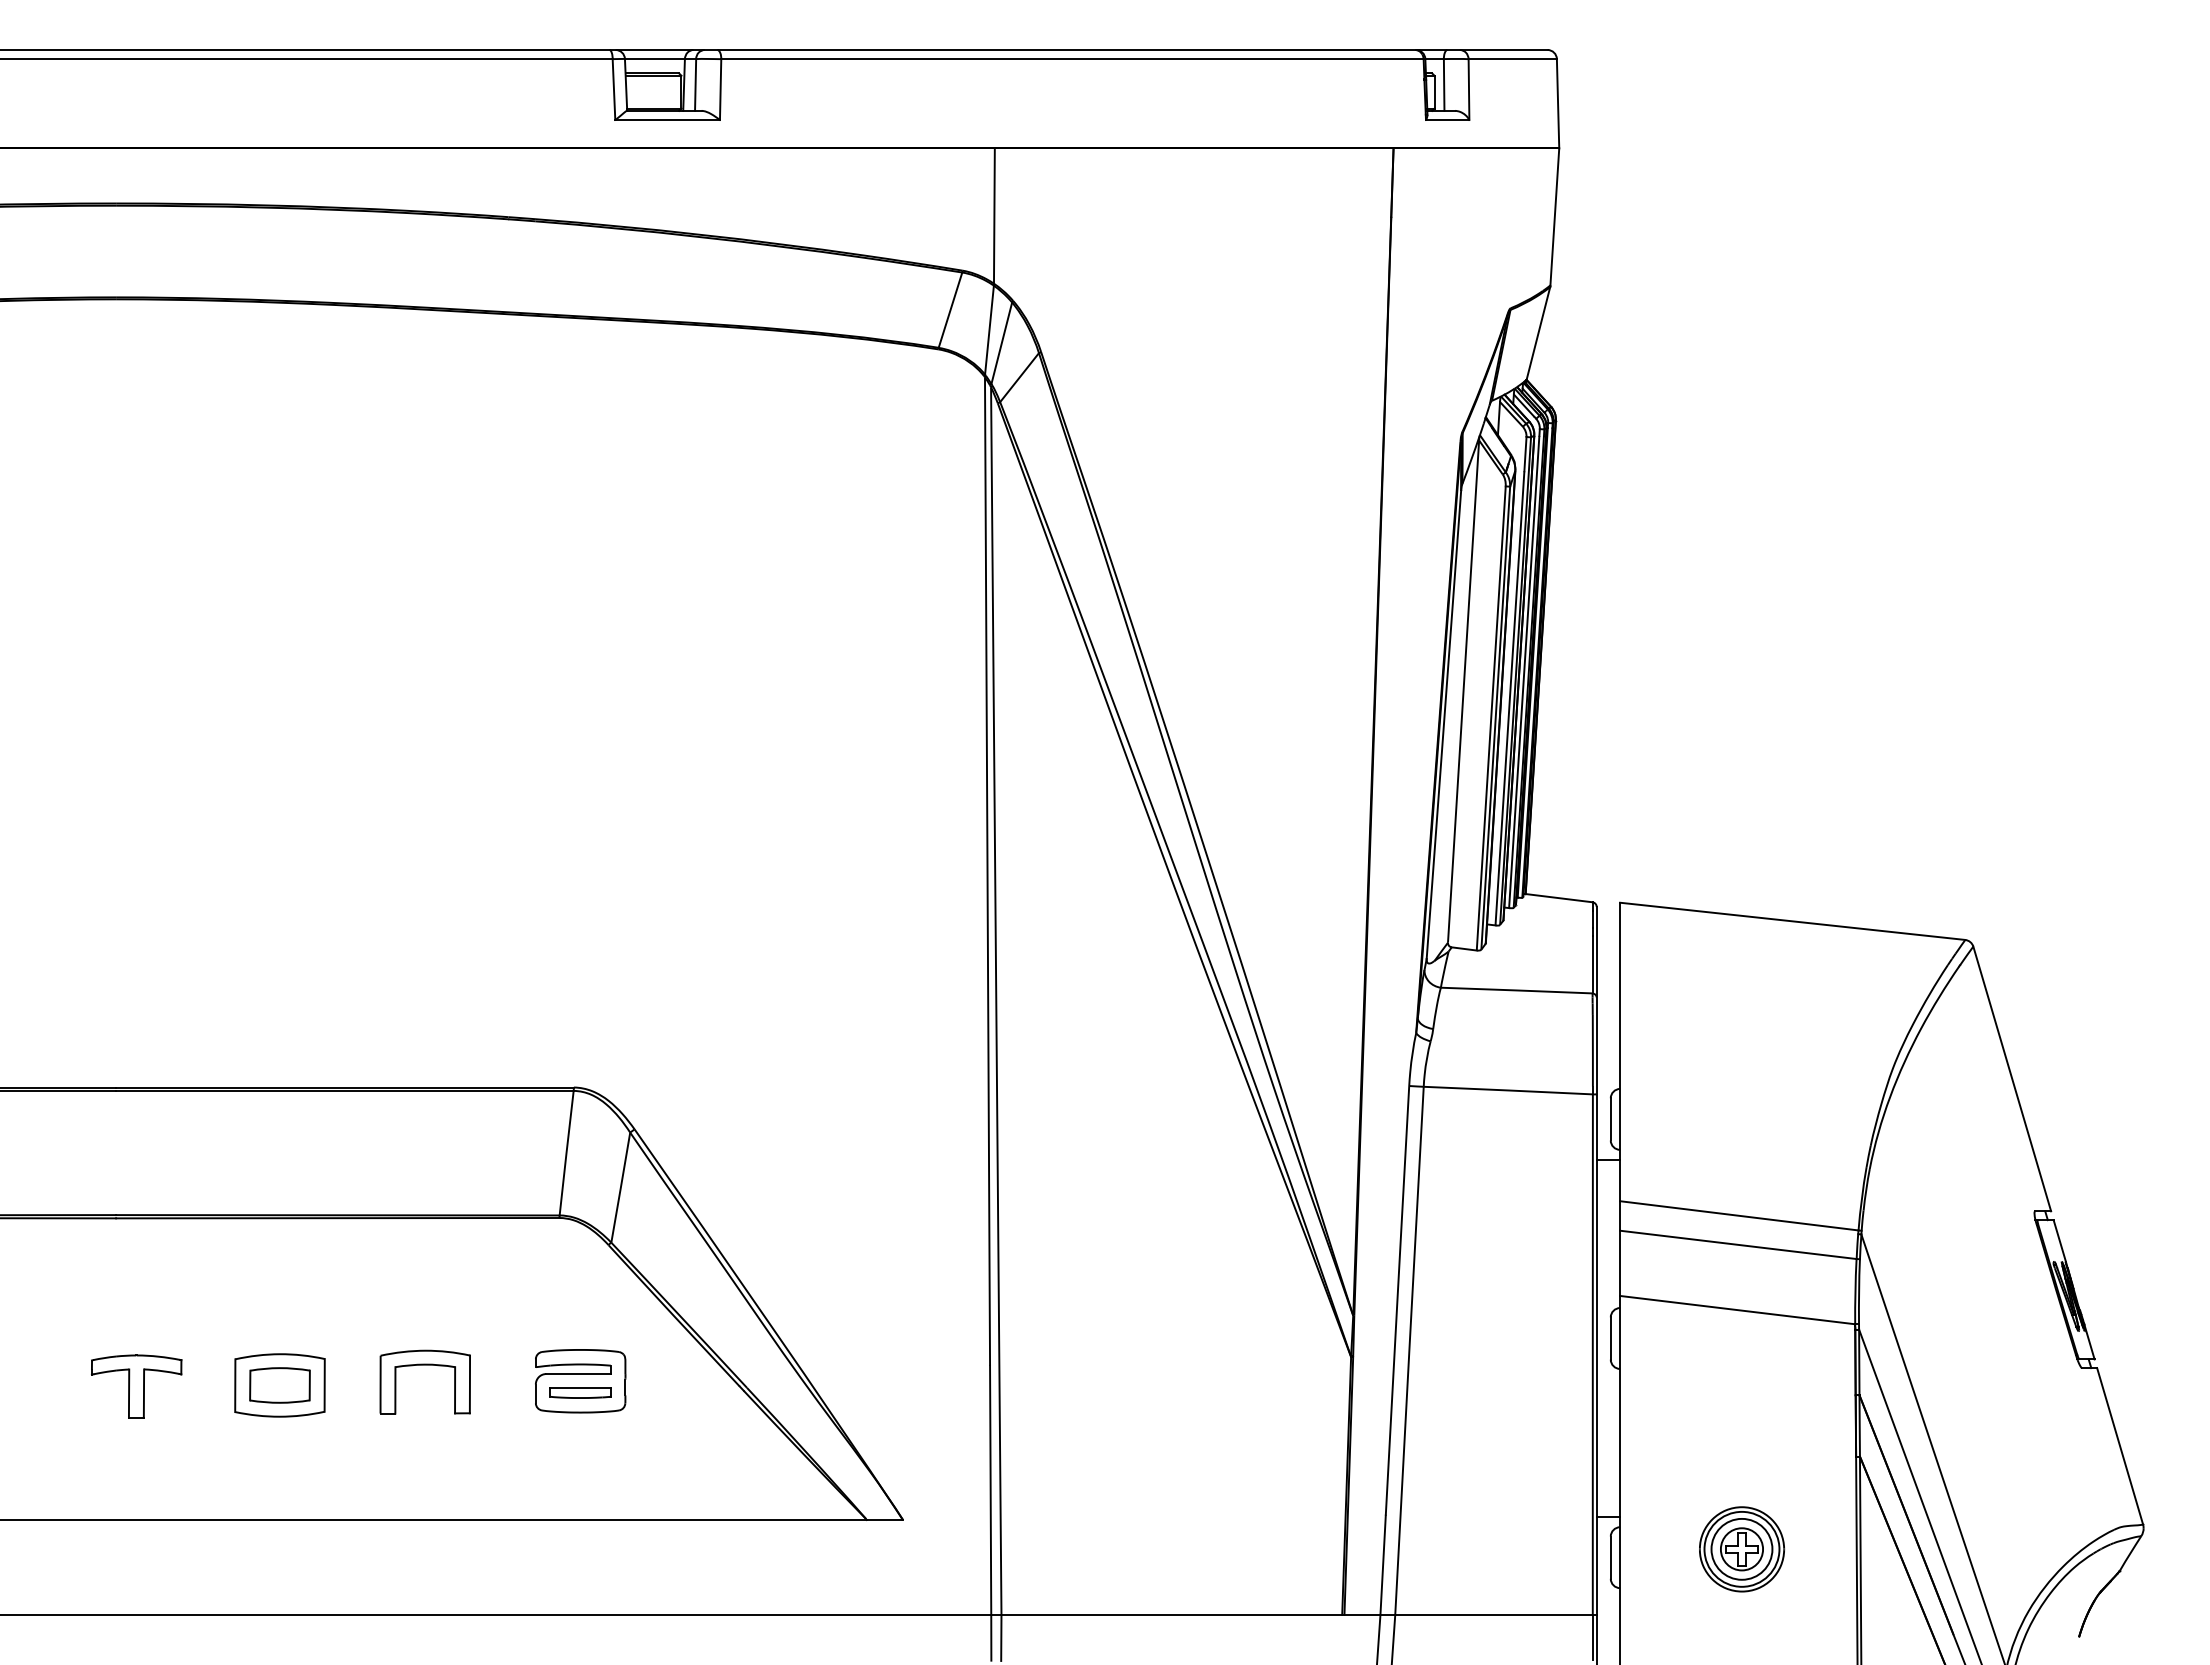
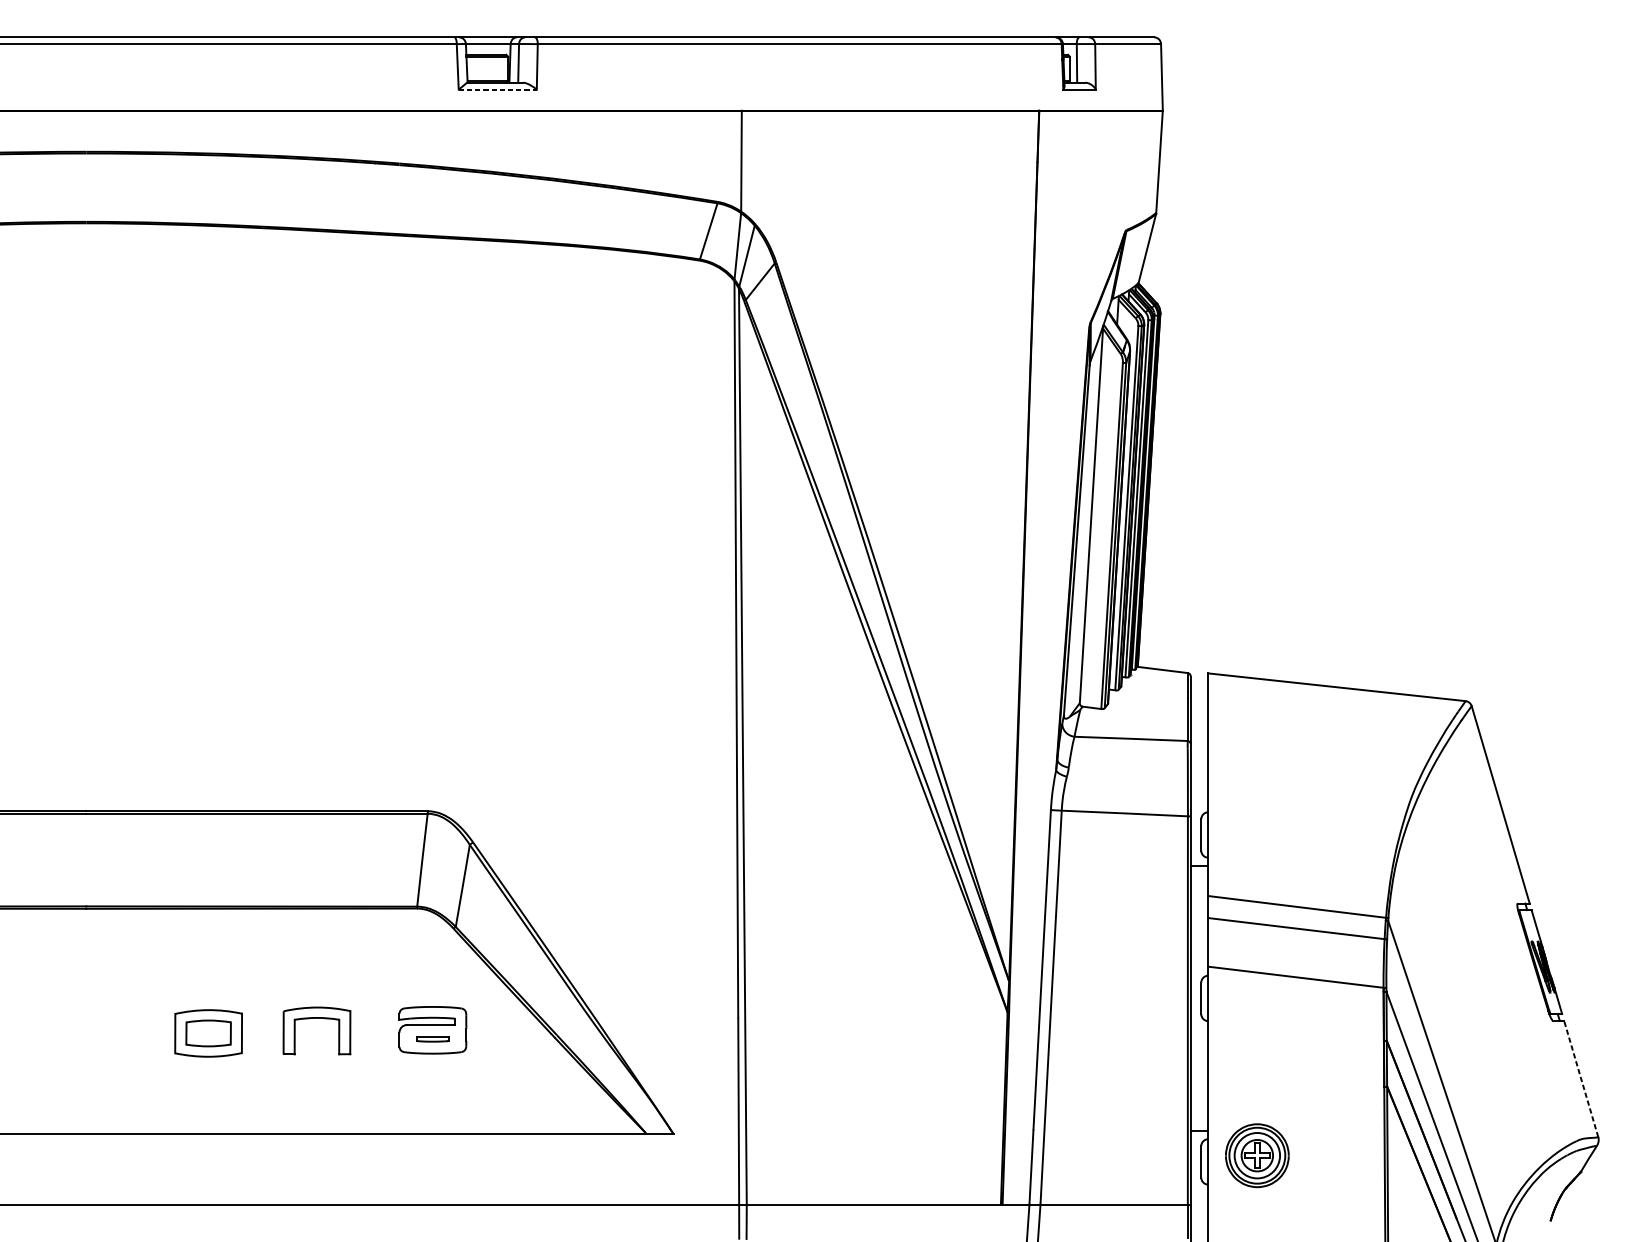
line: (668, 120) -> (498, 89), solid -> dashed
part: (136, 1386) -> (101, 1034), removed
part: (580, 1392) -> (432, 1038), size x0.7
line: (2119, 1445) -> (1580, 1078), solid -> dashed
part: (1742, 1549) -> (1257, 1155), moved

